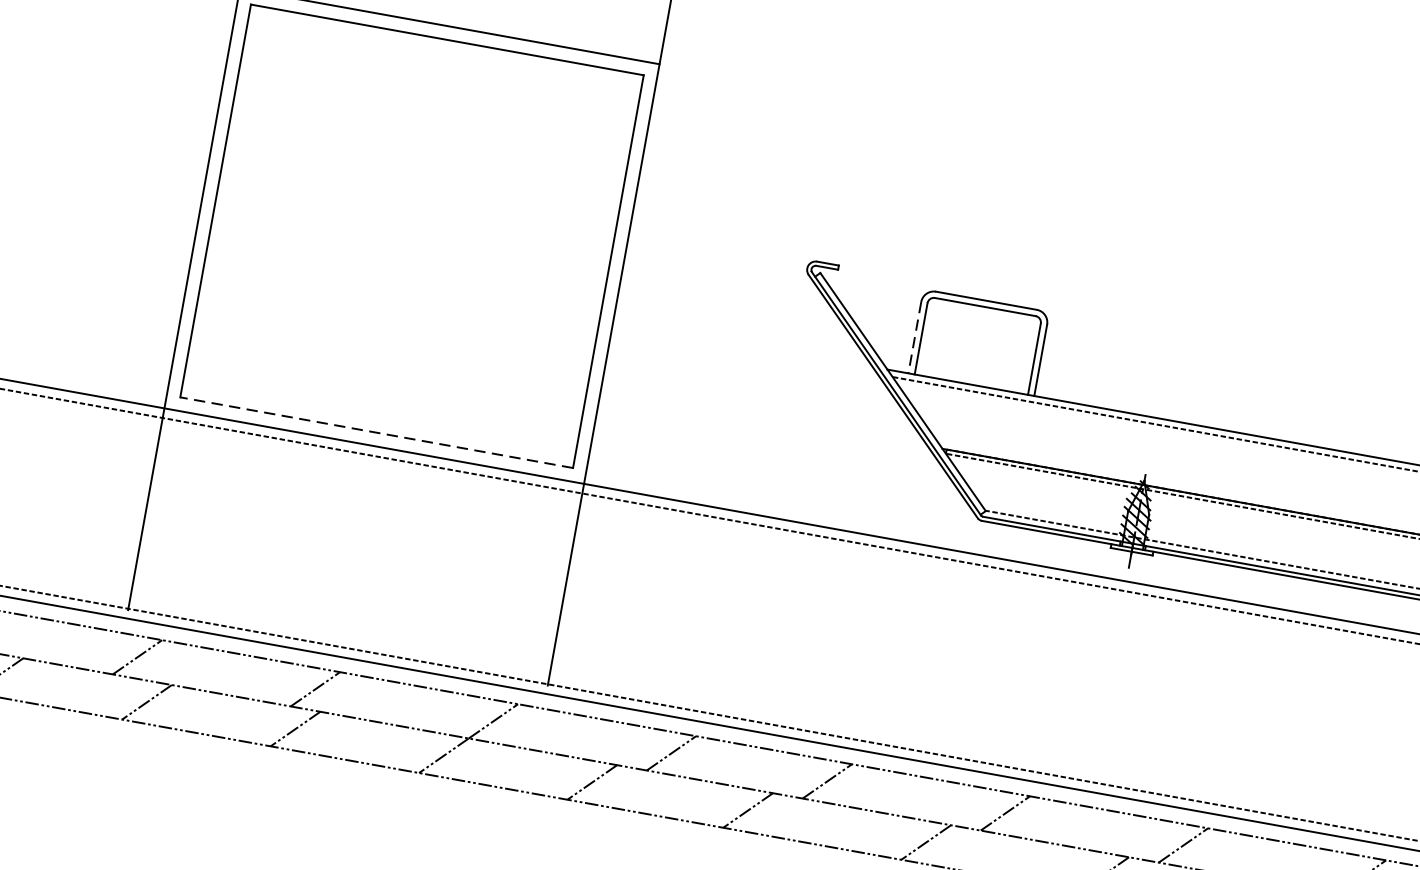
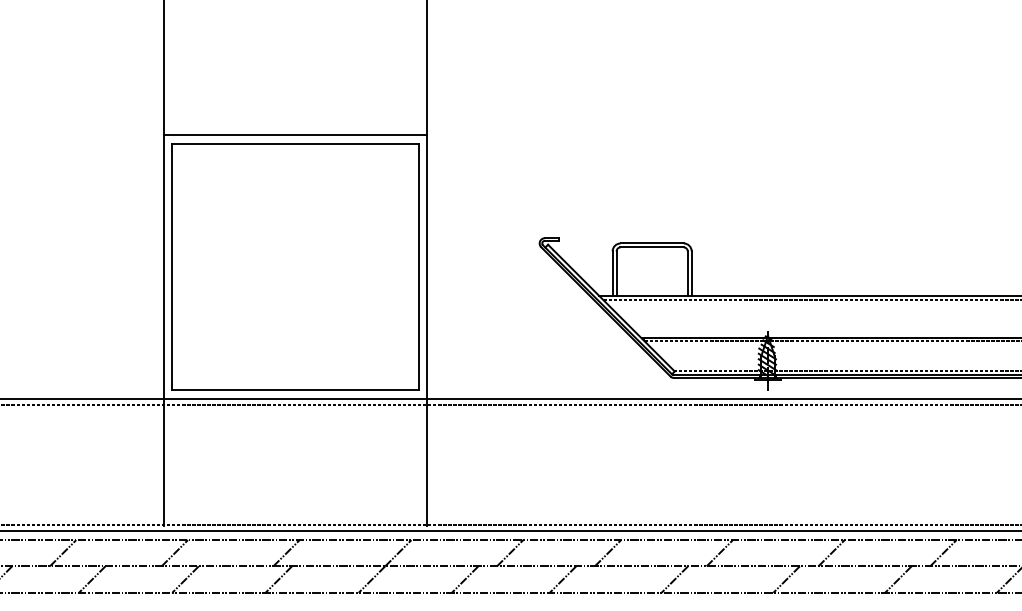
line: (914, 338) -> (612, 274), dashed -> solid
line: (376, 432) -> (295, 390), dashed -> solid

